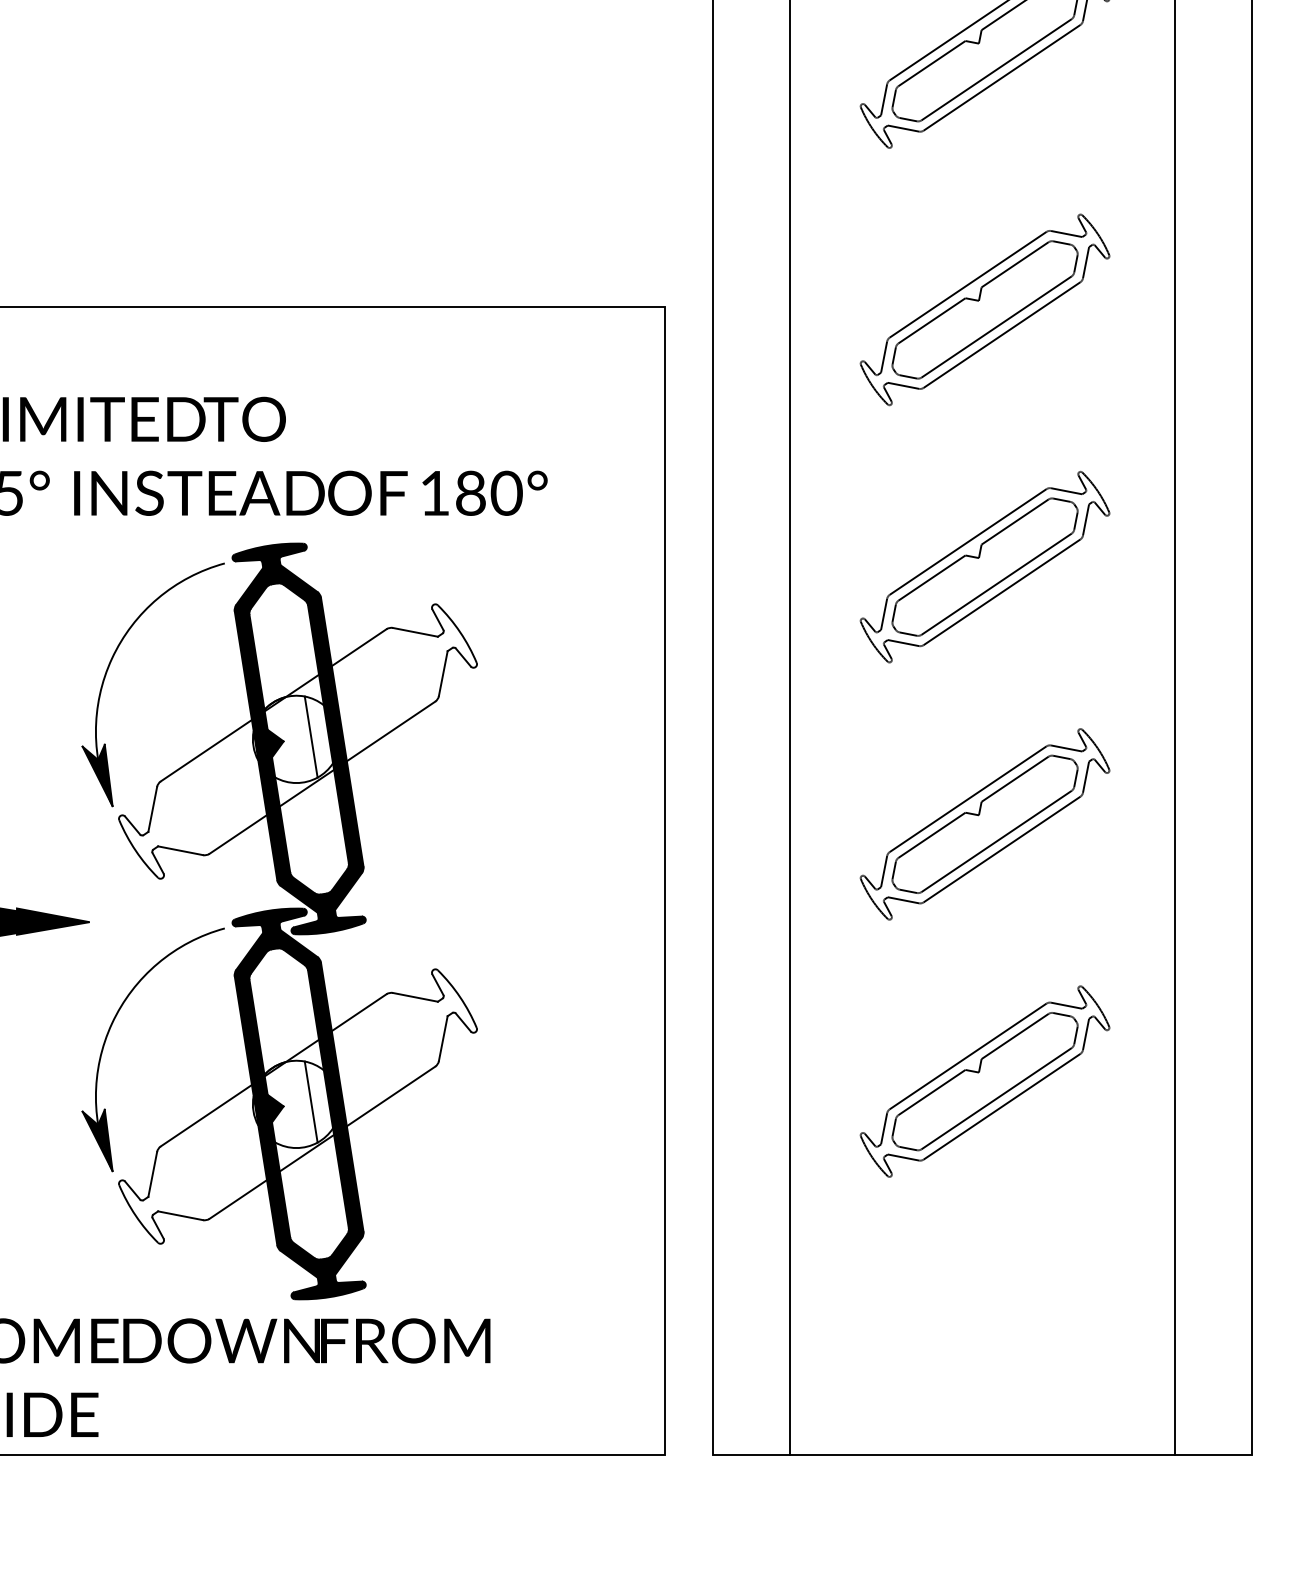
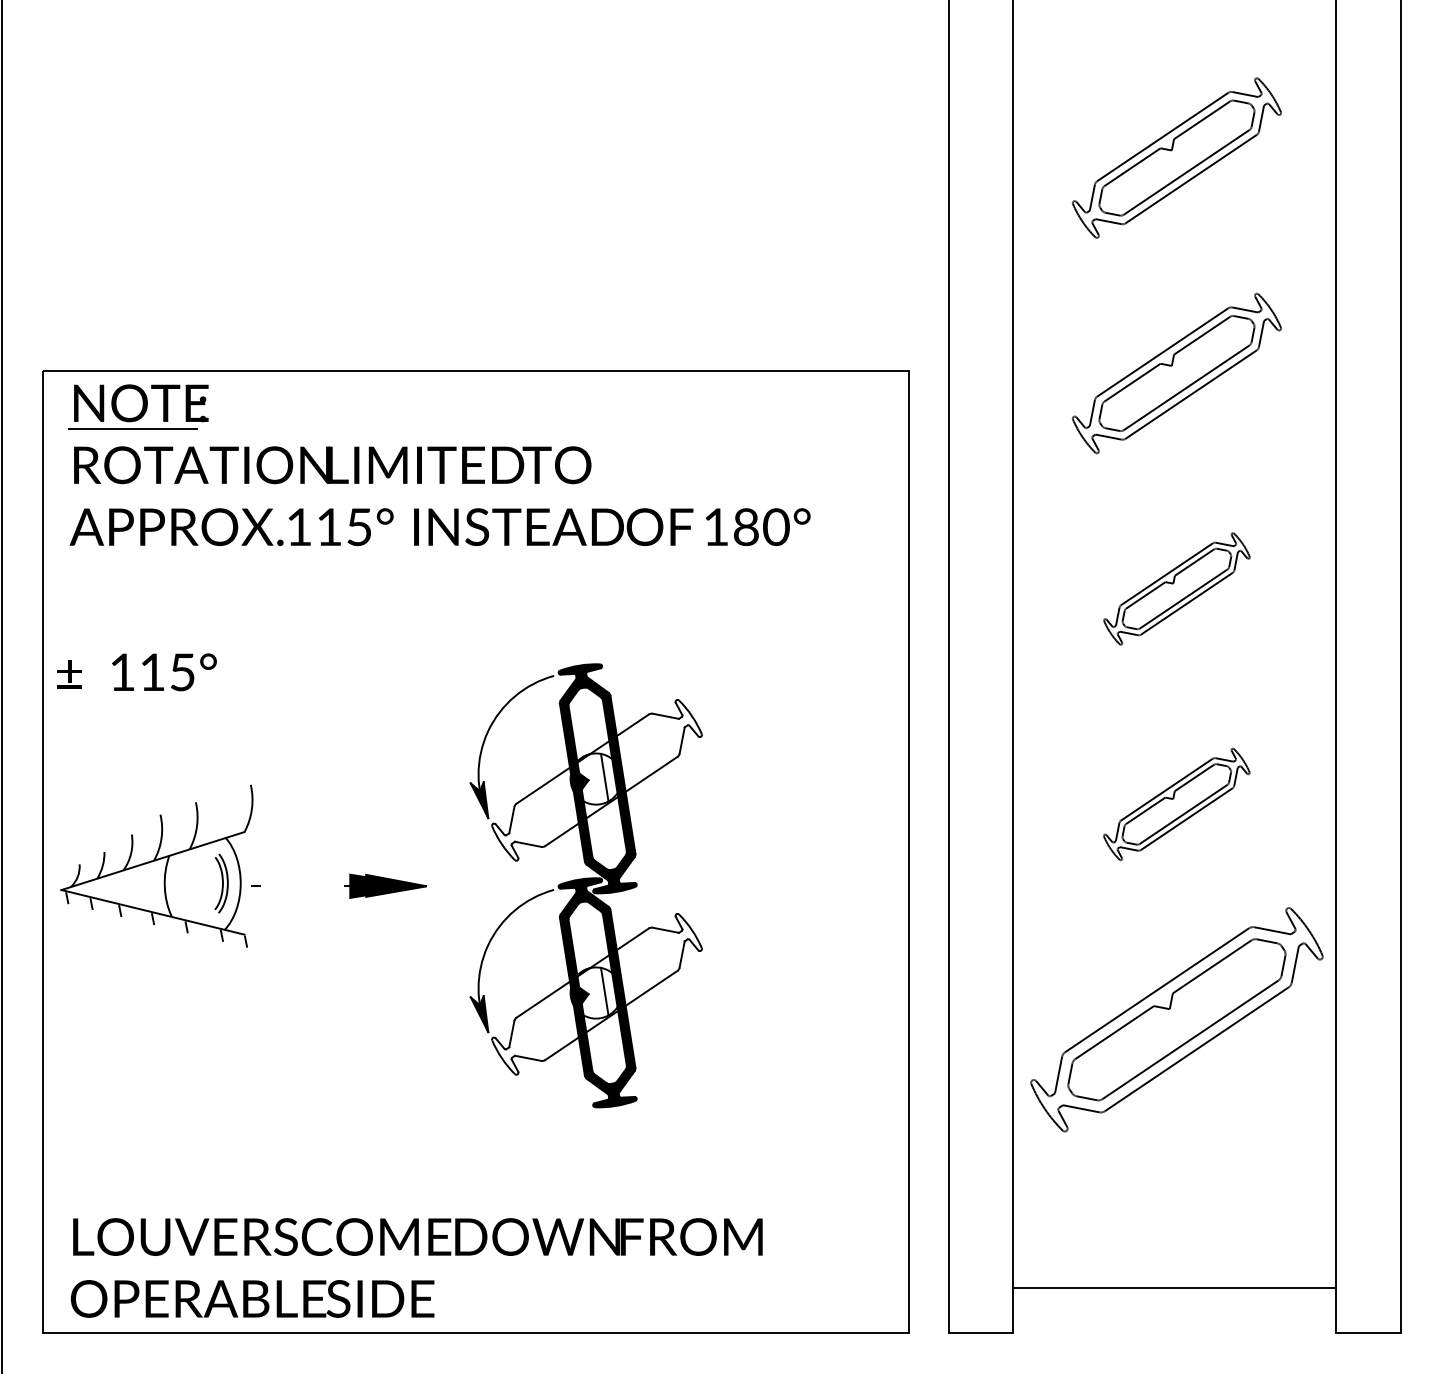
part: (984, 566) -> (1176, 588), size x0.7
part: (984, 824) -> (1176, 804), size x0.7
part: (280, 921) -> (586, 885), size x0.7
part: (984, 1081) -> (1176, 1019), size x1.4
line: (982, 1454) -> (1174, 1287), moved

